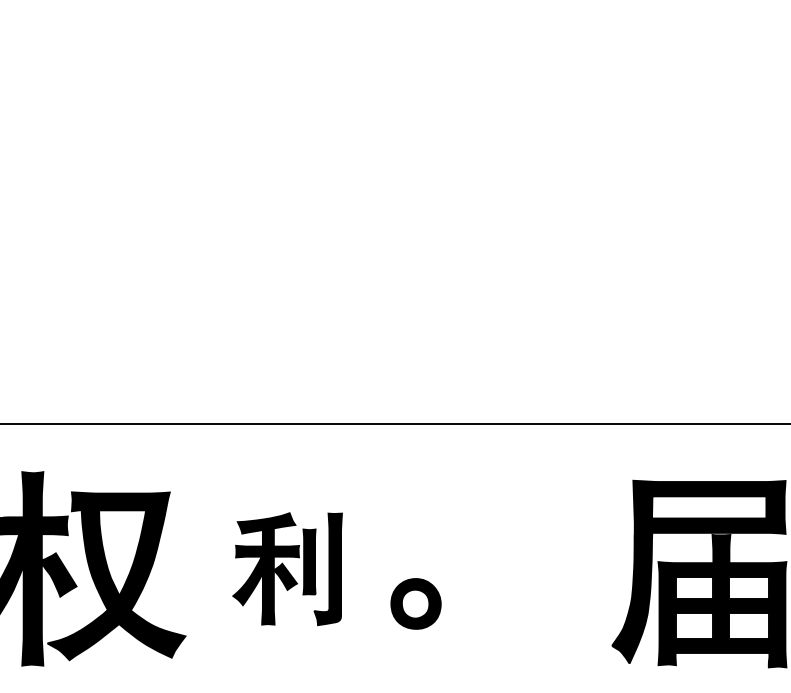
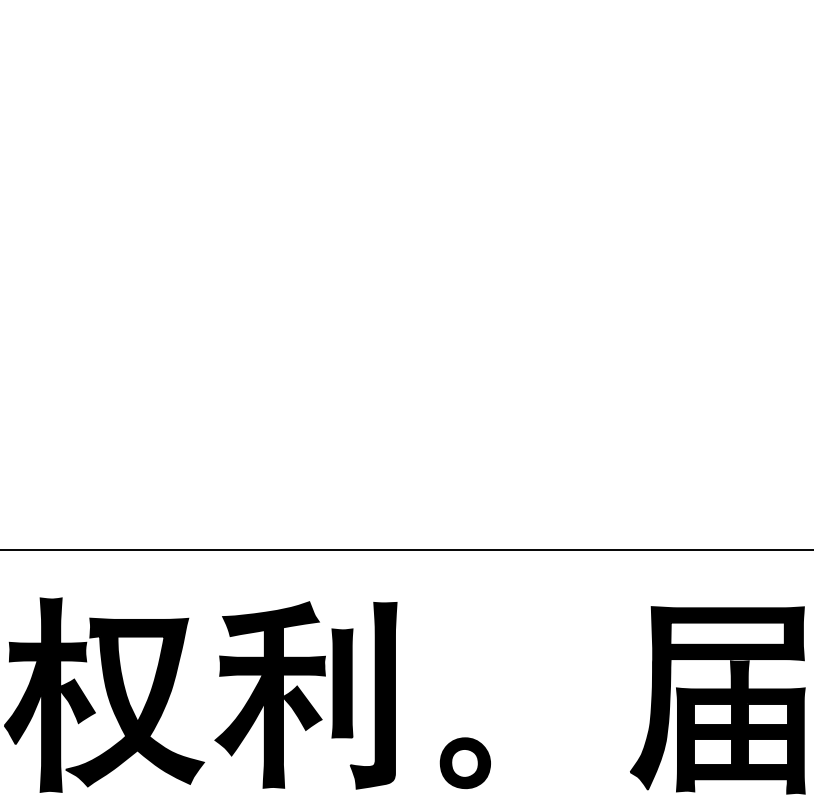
part: (287, 569) -> (305, 695), size x1.67
part: (415, 604) -> (464, 763), moved

